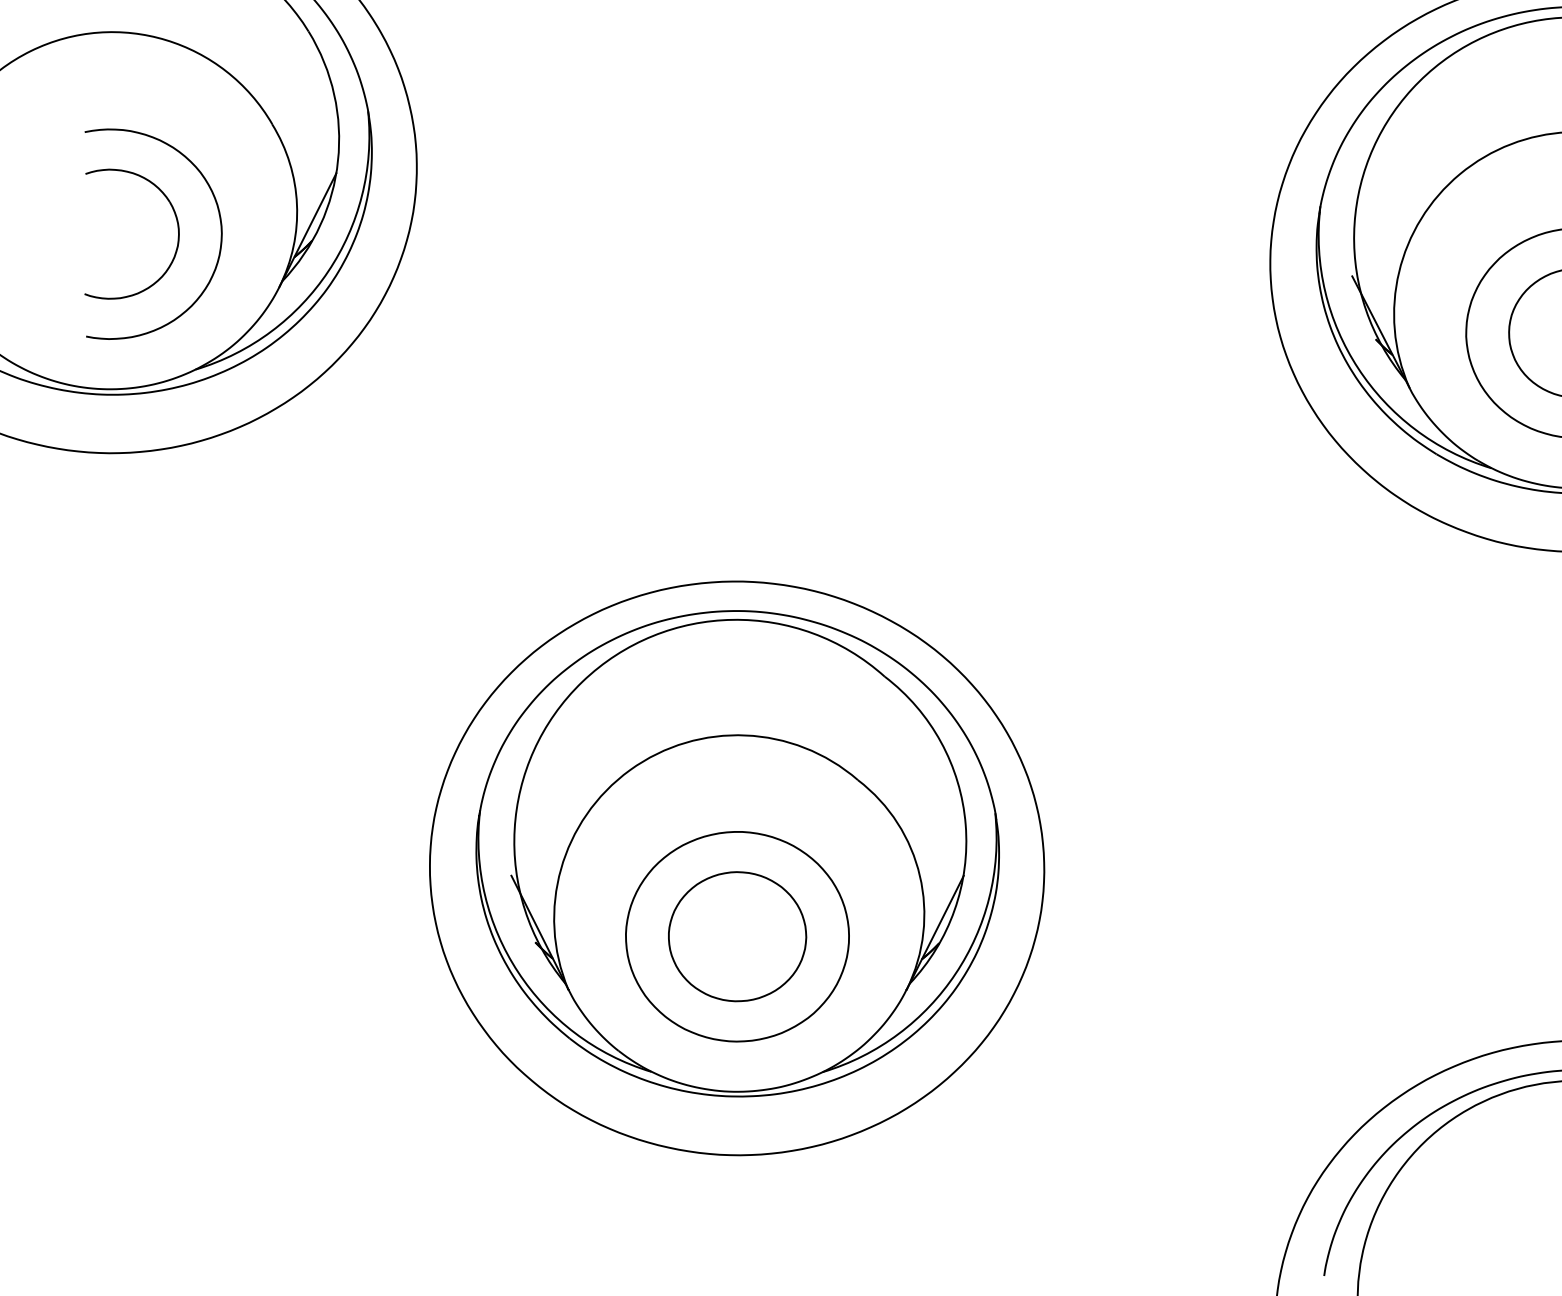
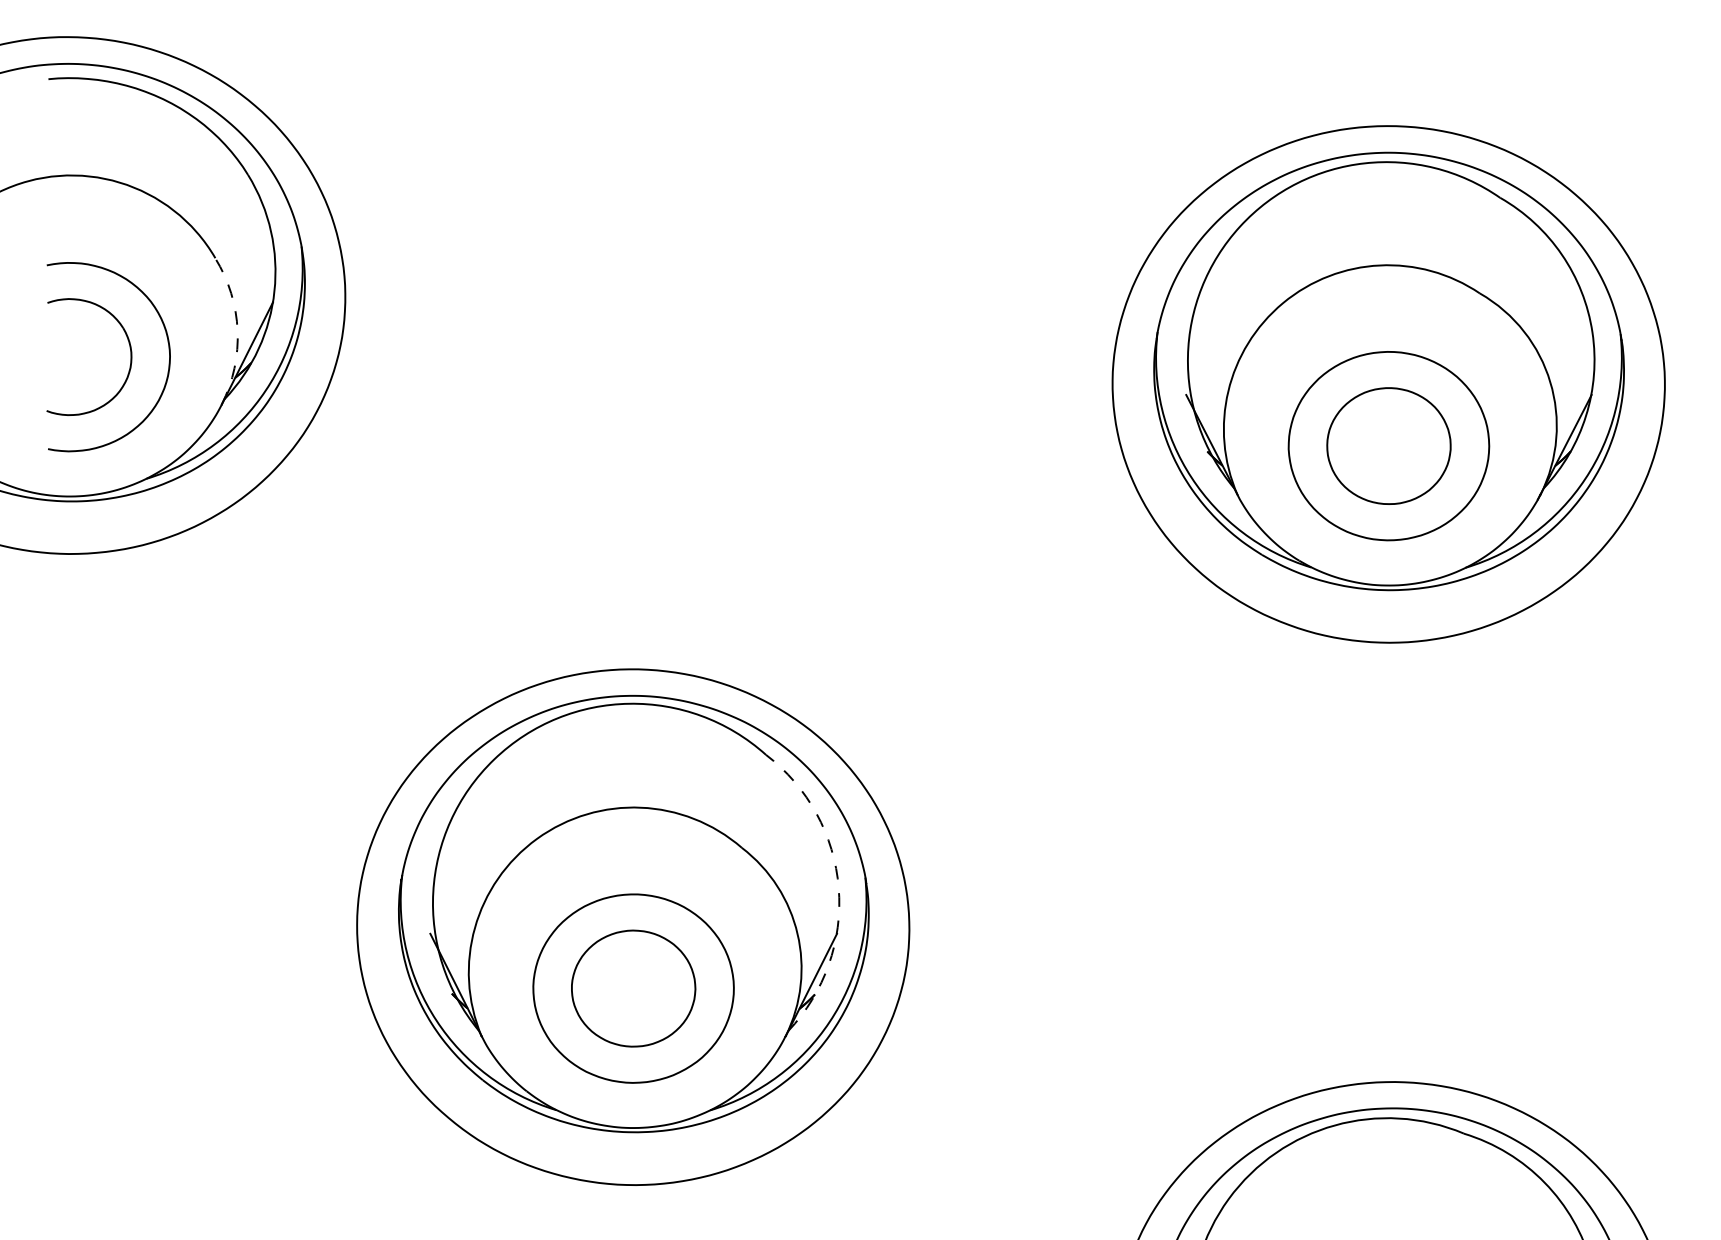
arc: (296, 204) -> (237, 330), solid -> dashed
arc: (965, 824) -> (838, 887), solid -> dashed

